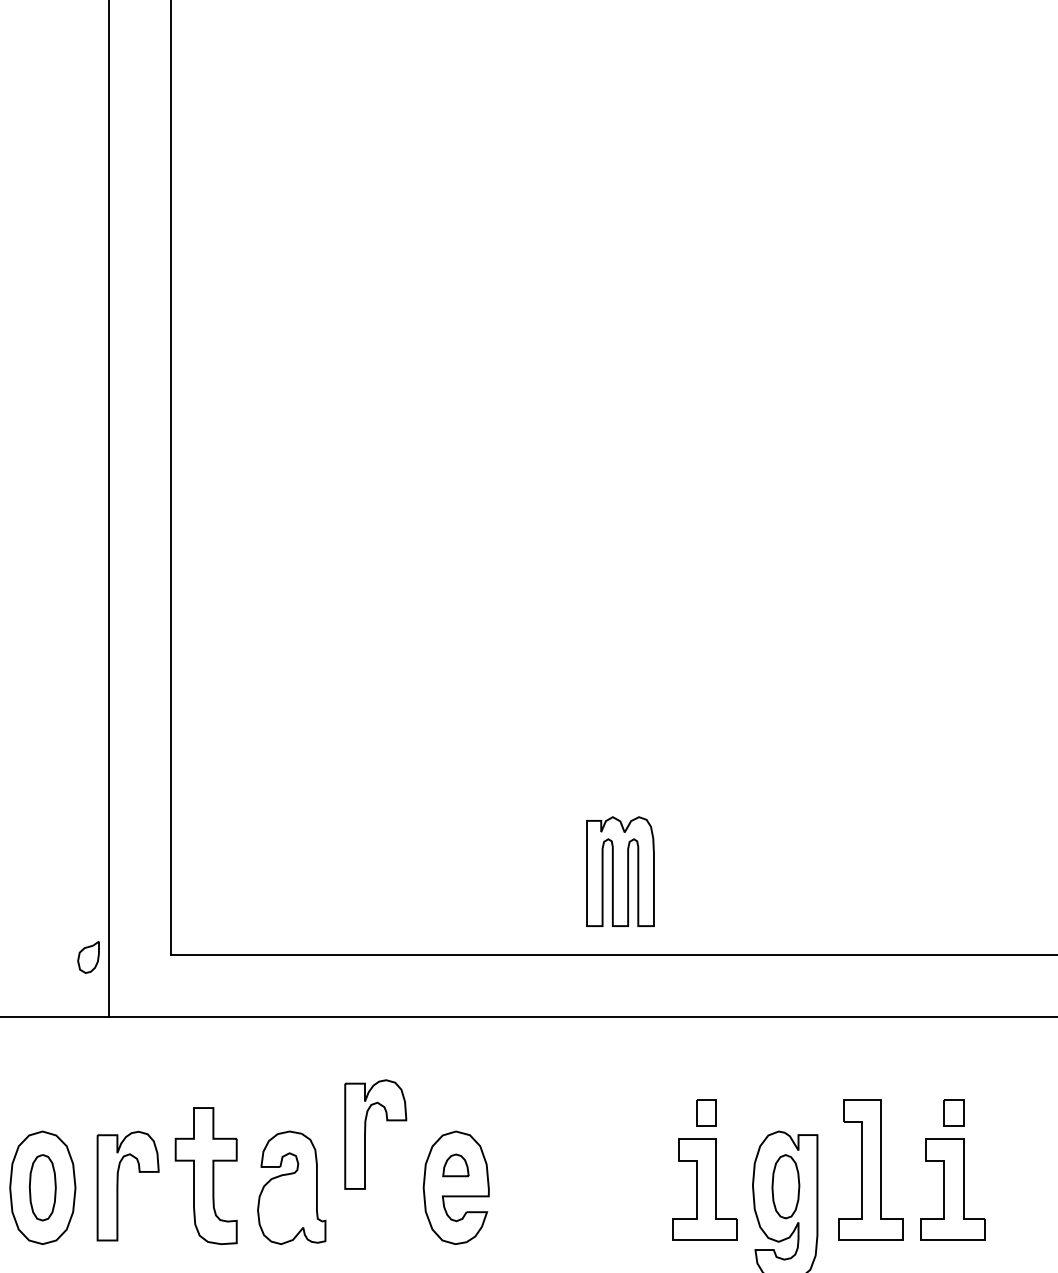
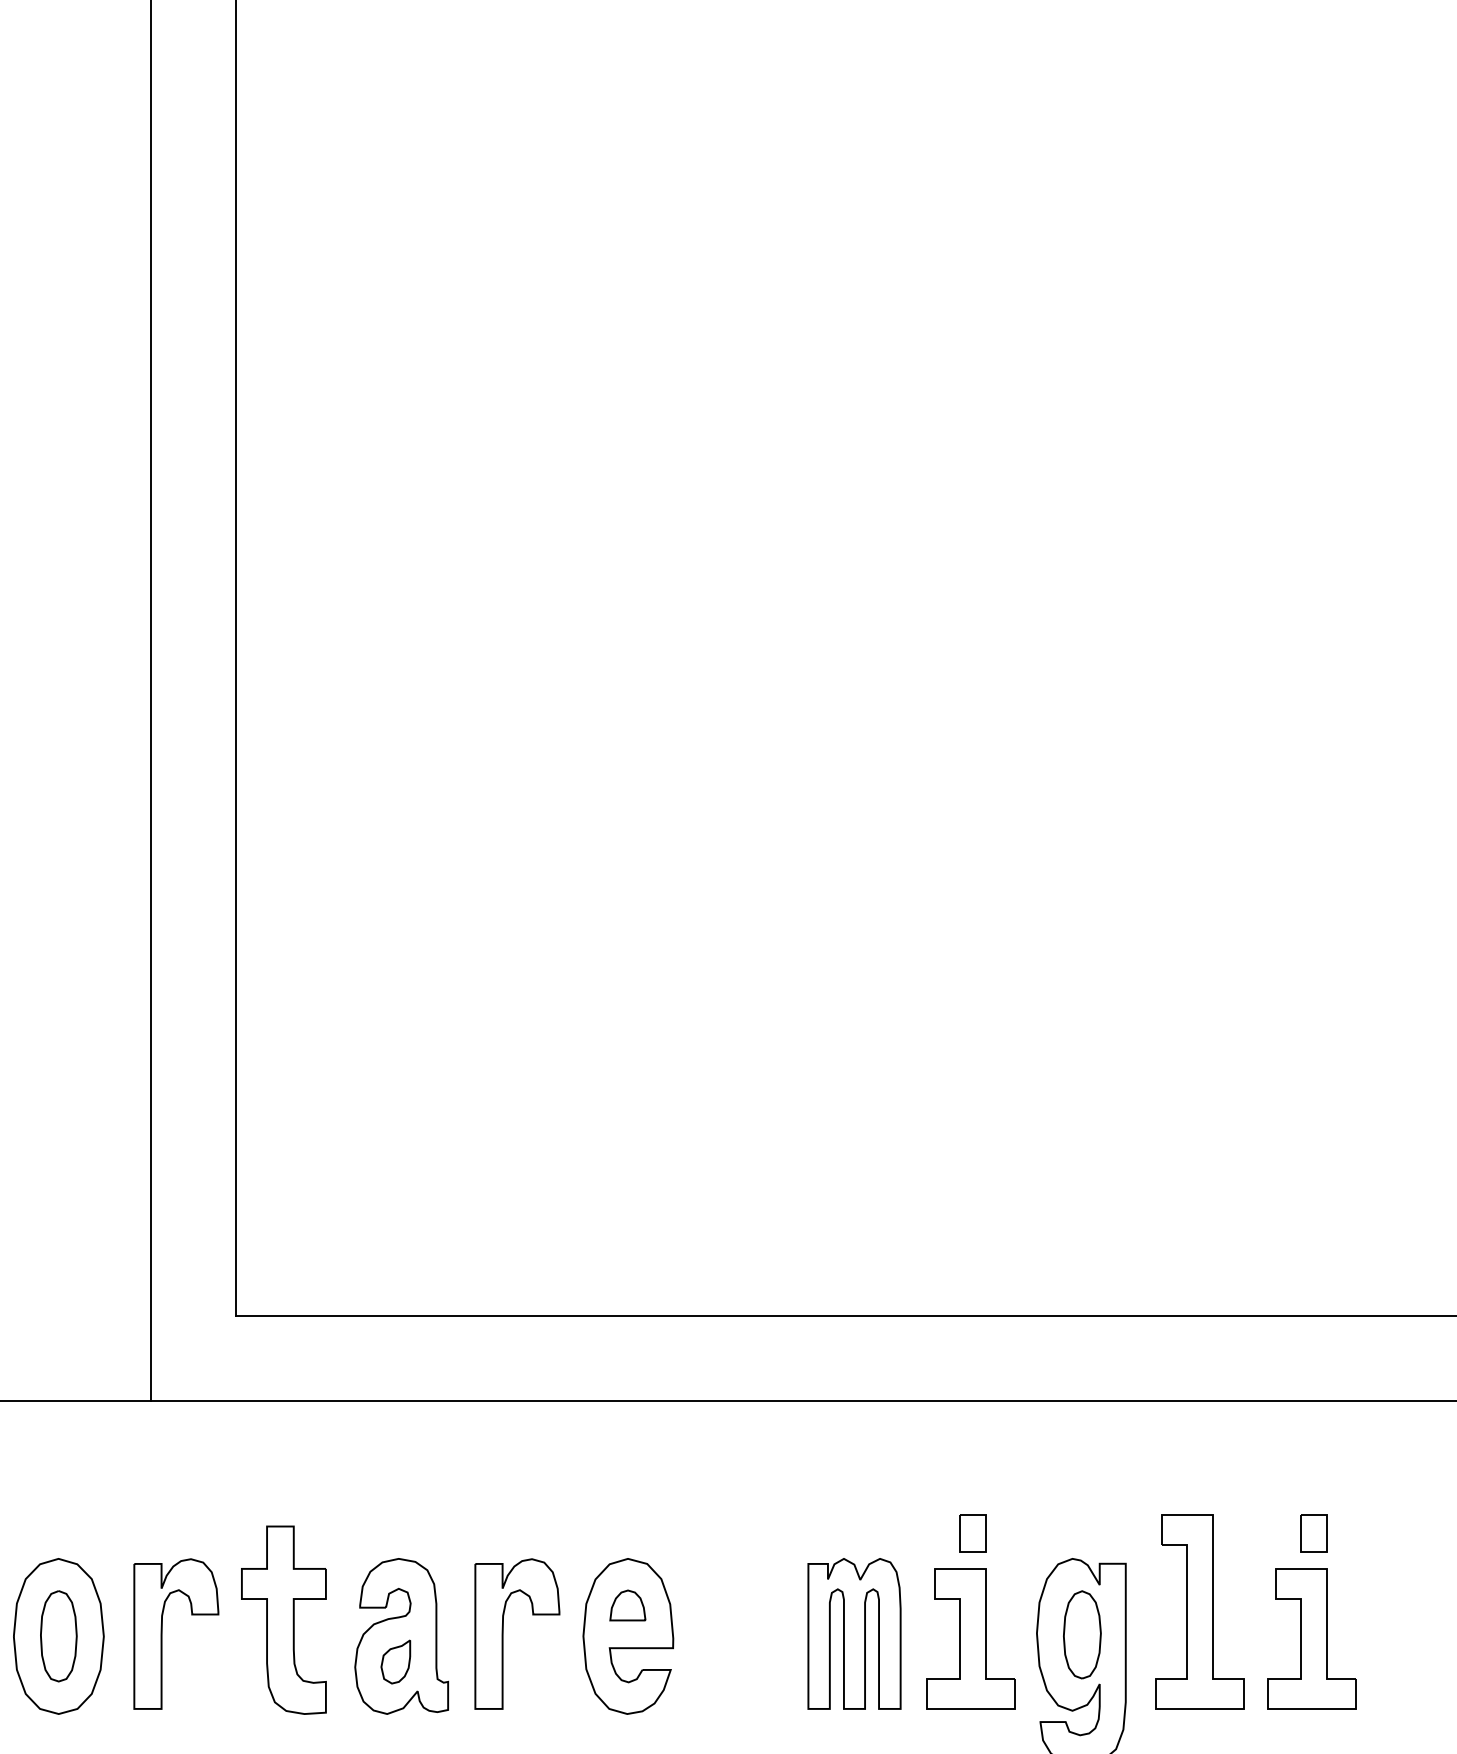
part: (620, 871) -> (854, 1633), moved
part: (88, 957) -> (395, 1661), moved
part: (365, 1134) -> (503, 1633), moved

